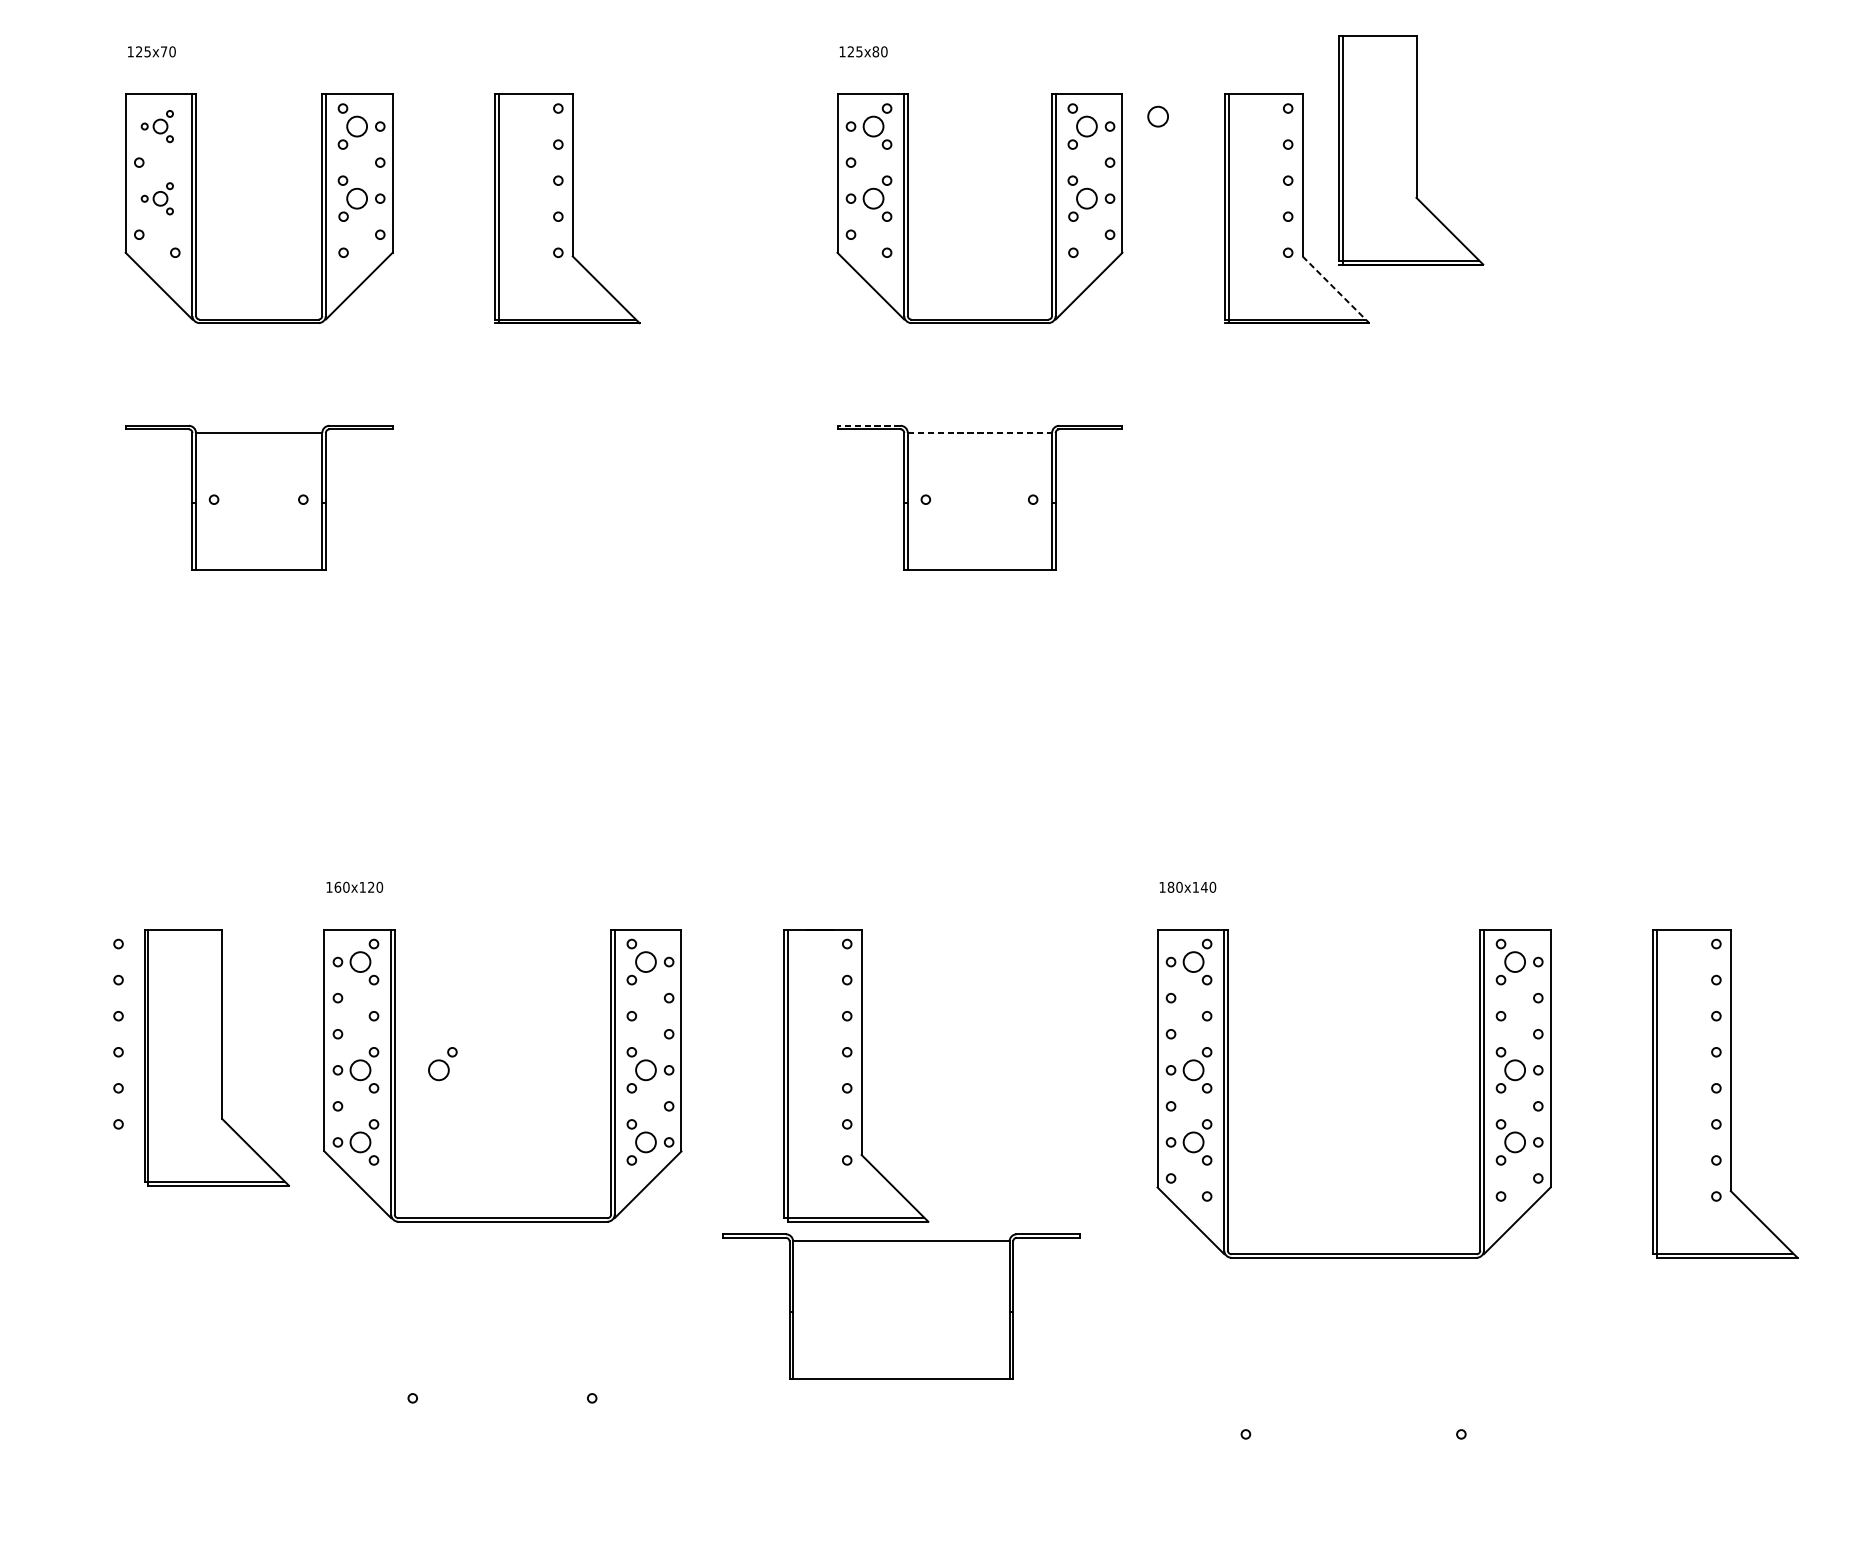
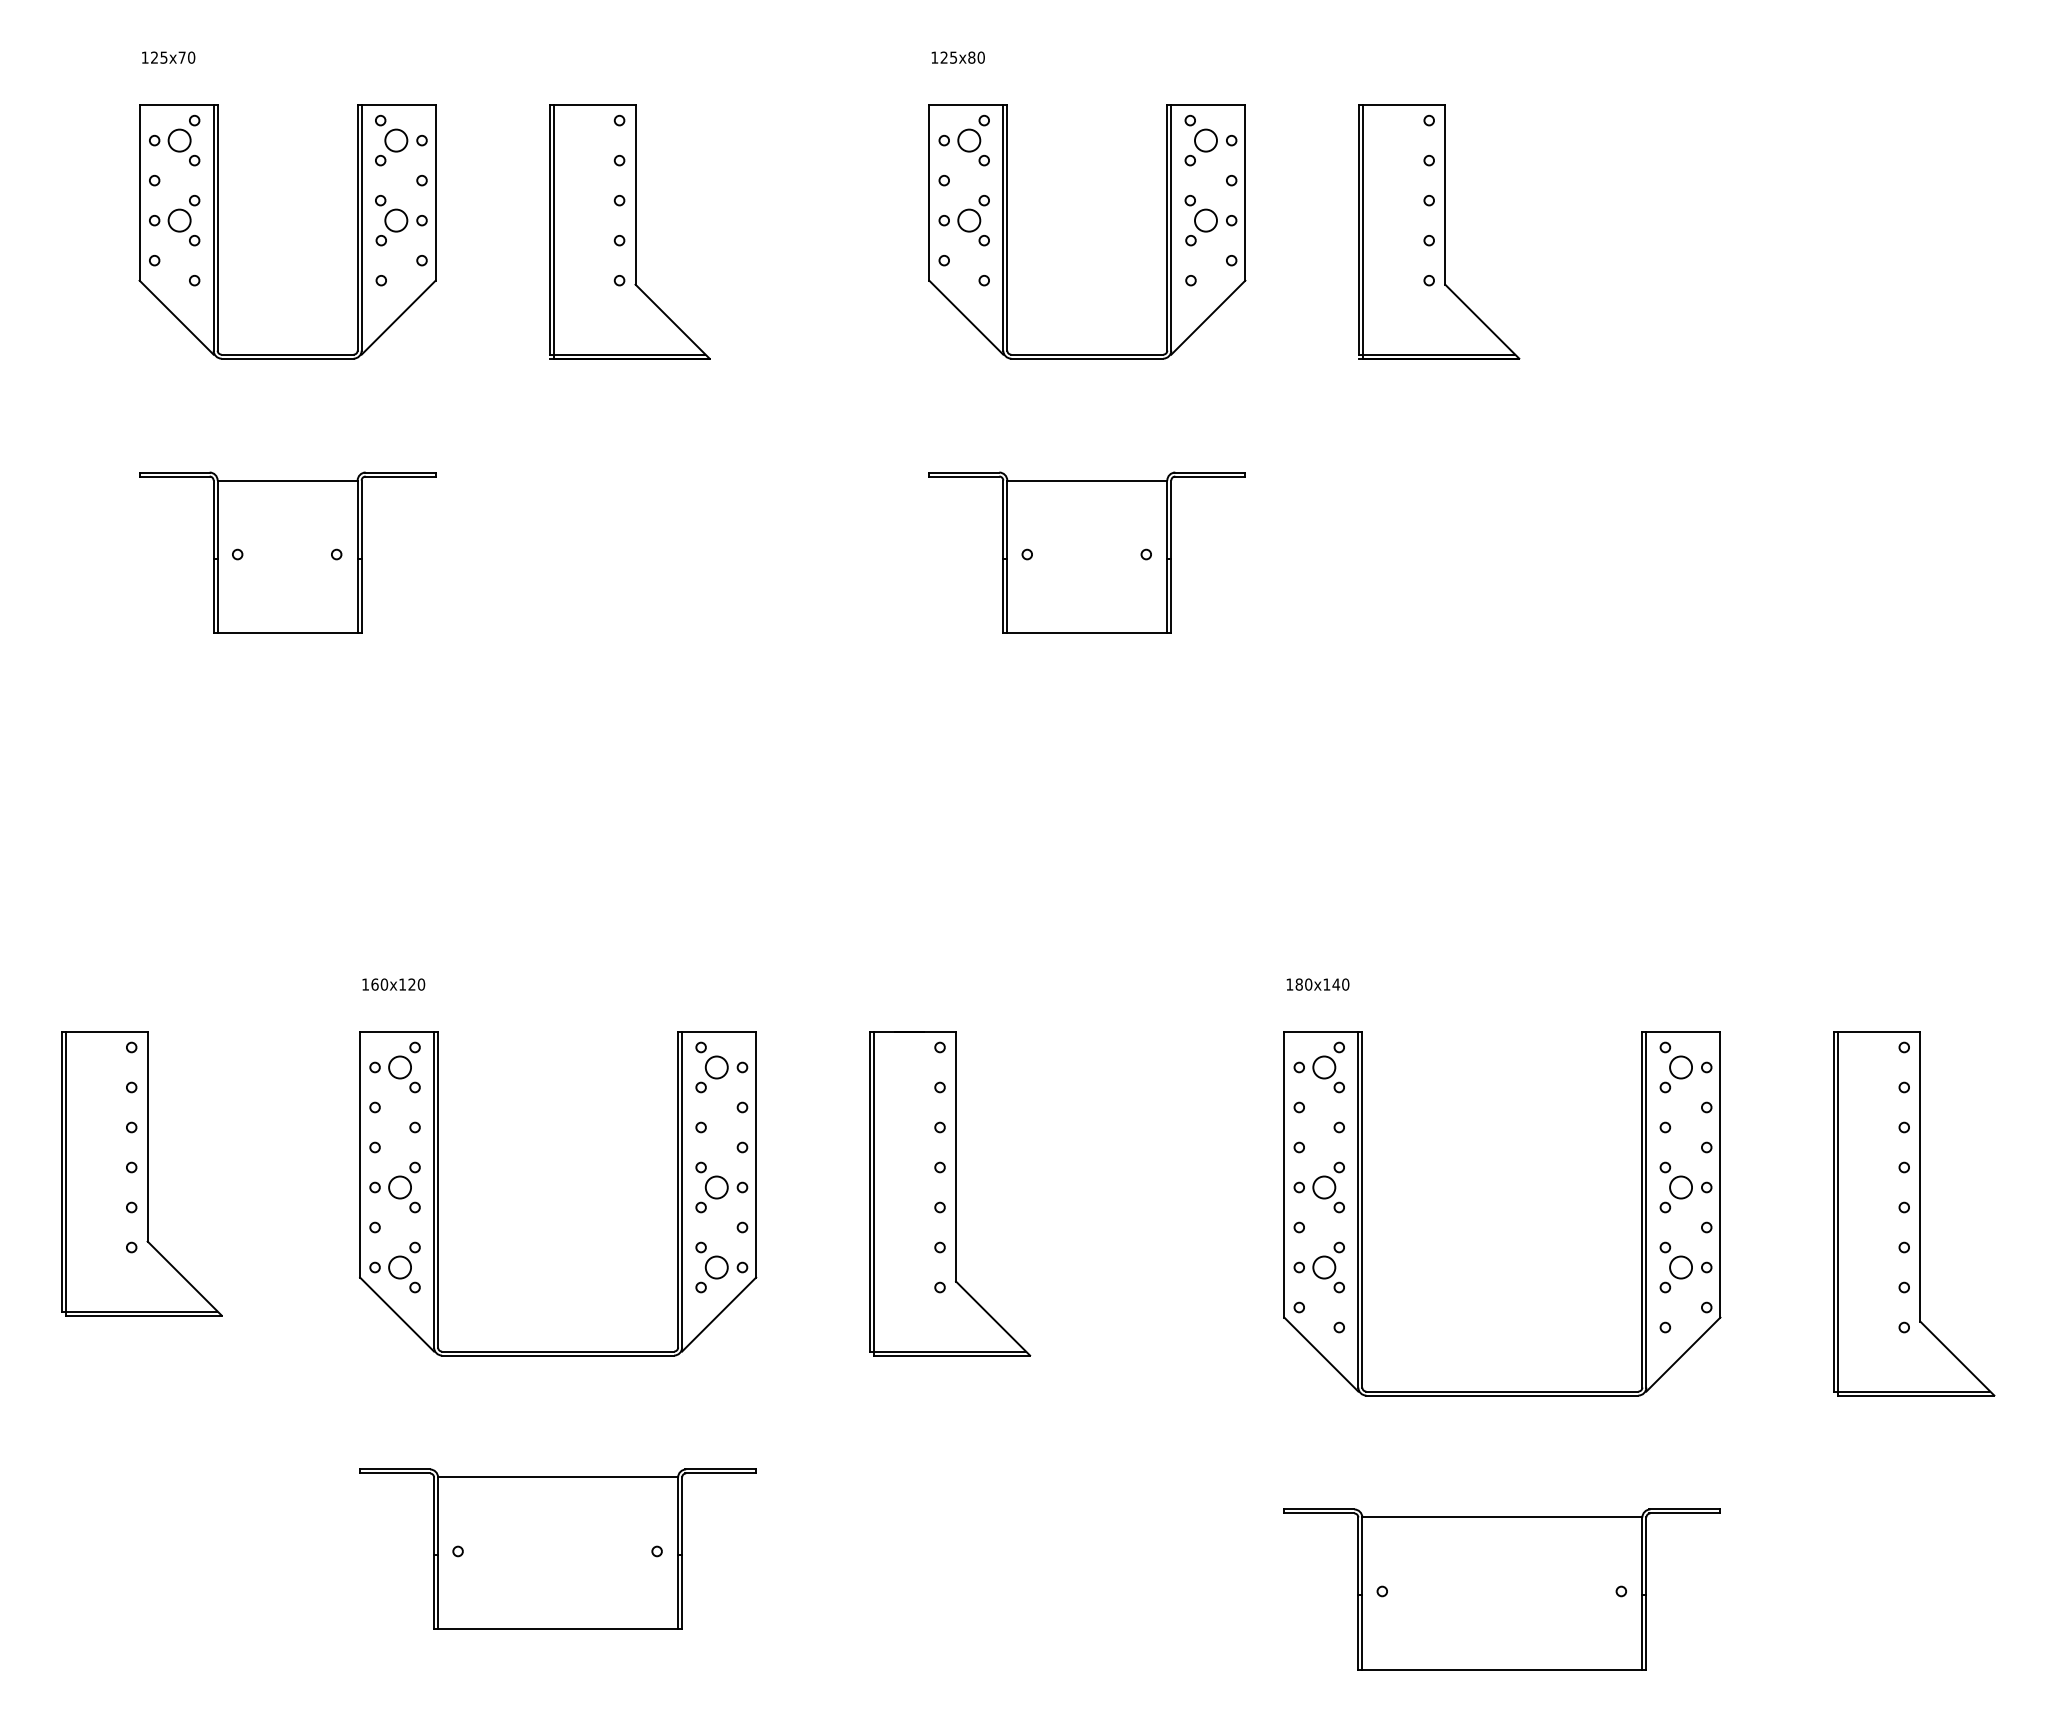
circle: (1157, 116) -> (1284, 129), removed
part: (157, 126) -> (174, 140), size x1.43
part: (1411, 149) -> (1565, 166), removed
part: (157, 198) -> (174, 220), size x1.43
line: (1336, 290) -> (1482, 322), dashed -> solid
line: (868, 425) -> (963, 472), dashed -> solid
line: (980, 432) -> (1087, 480), dashed -> solid
part: (216, 1057) -> (141, 1173), moved
part: (442, 1063) -> (491, 1180), removed
part: (900, 1305) -> (557, 1548), moved
part: (1353, 1432) -> (1501, 1589), added

